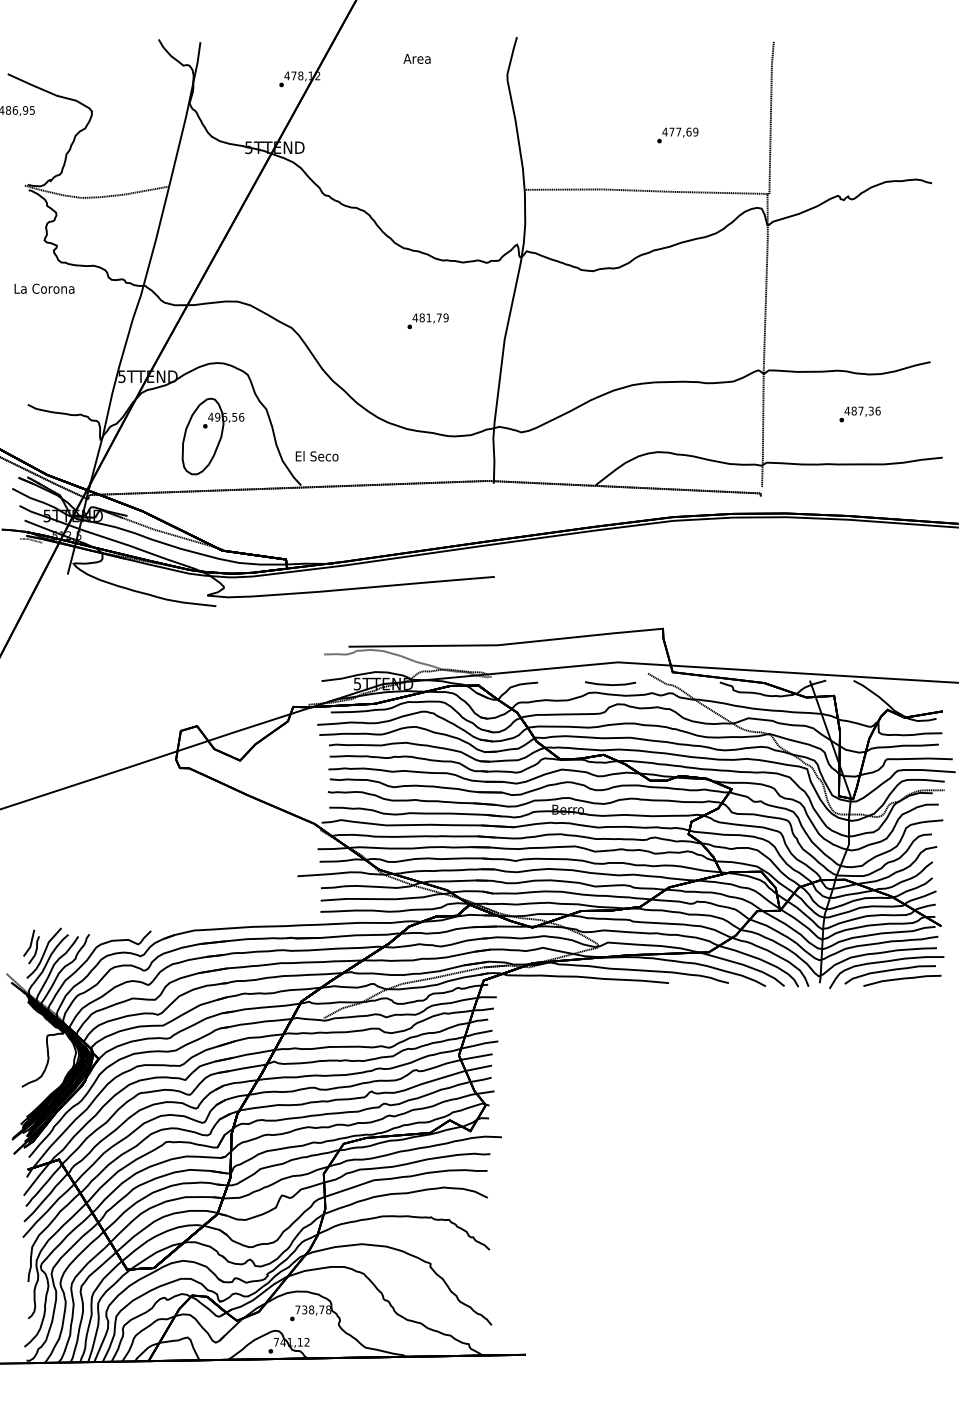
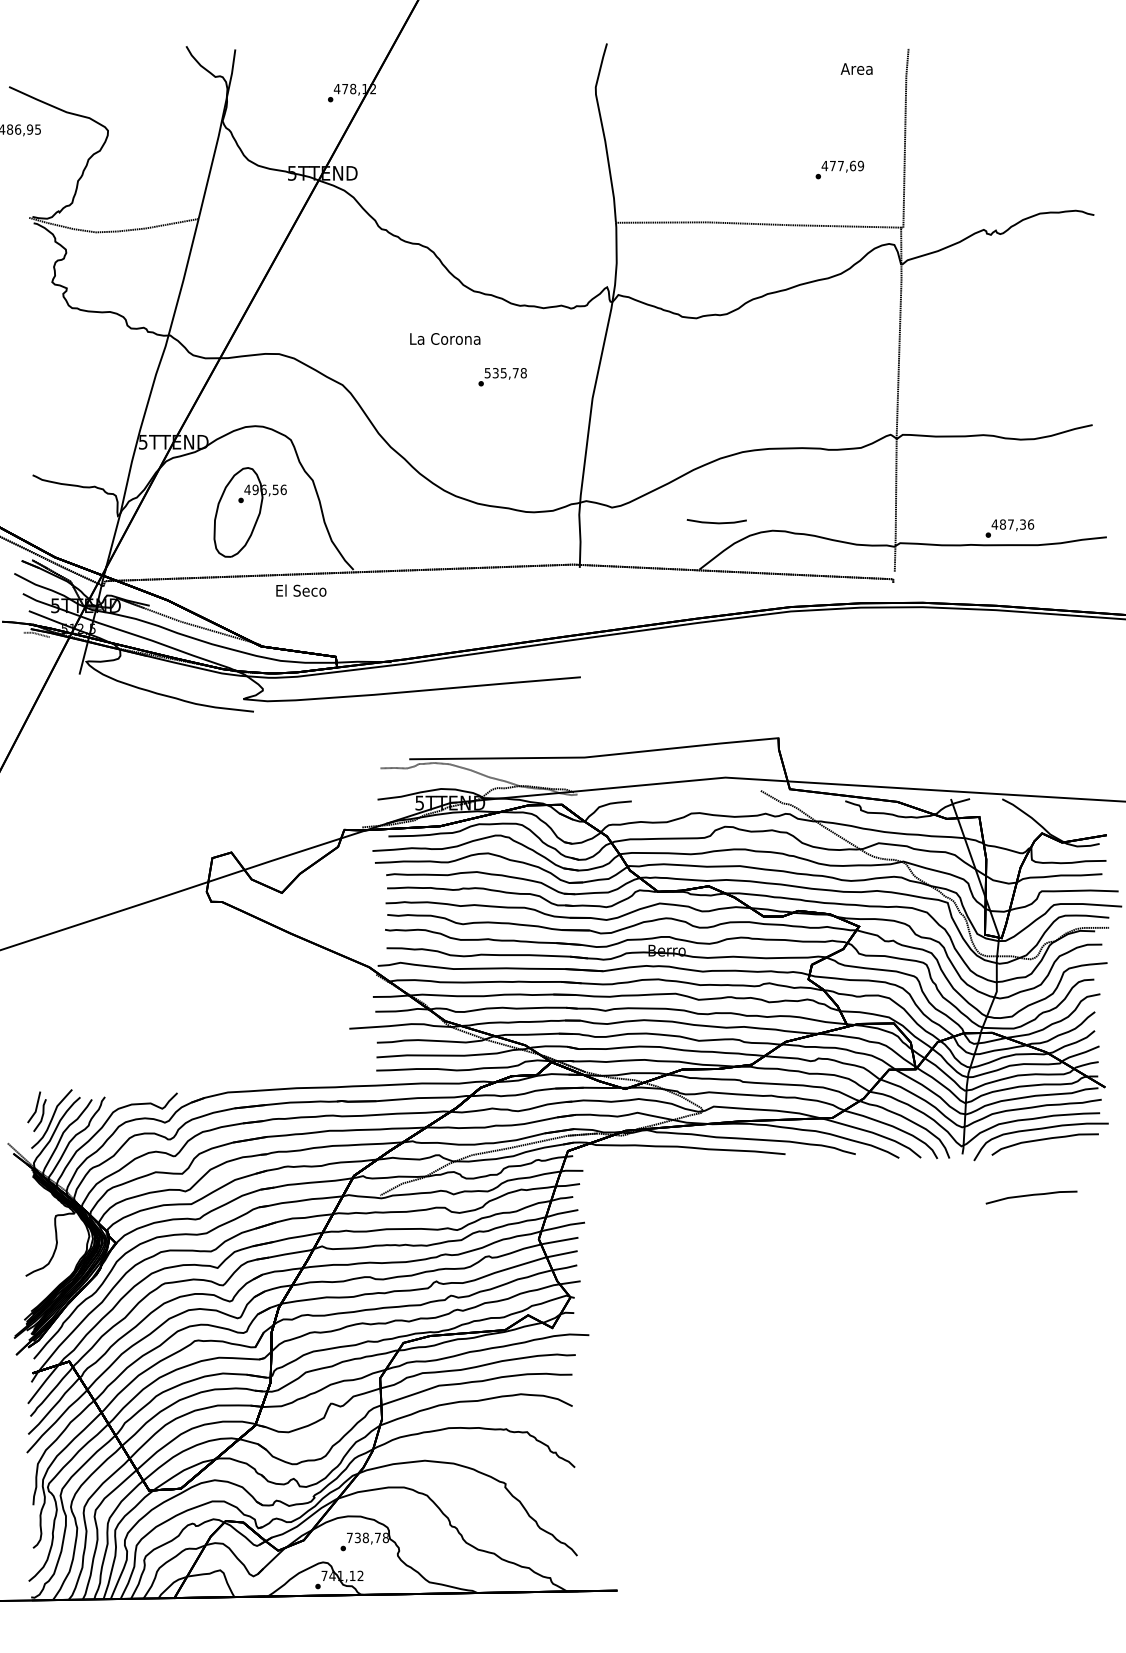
text: (416, 58) -> (856, 68), moved
text: (677, 135) -> (839, 169), moved
text: (44, 288) -> (445, 338), moved
text: (430, 318) -> (505, 373), 481,79 -> 535,78
text: (859, 414) -> (1009, 528), moved
text: (317, 456) -> (301, 590), moved
line: (610, 684) -> (716, 522), moved
curve: (901, 979) -> (1030, 1196), moved

